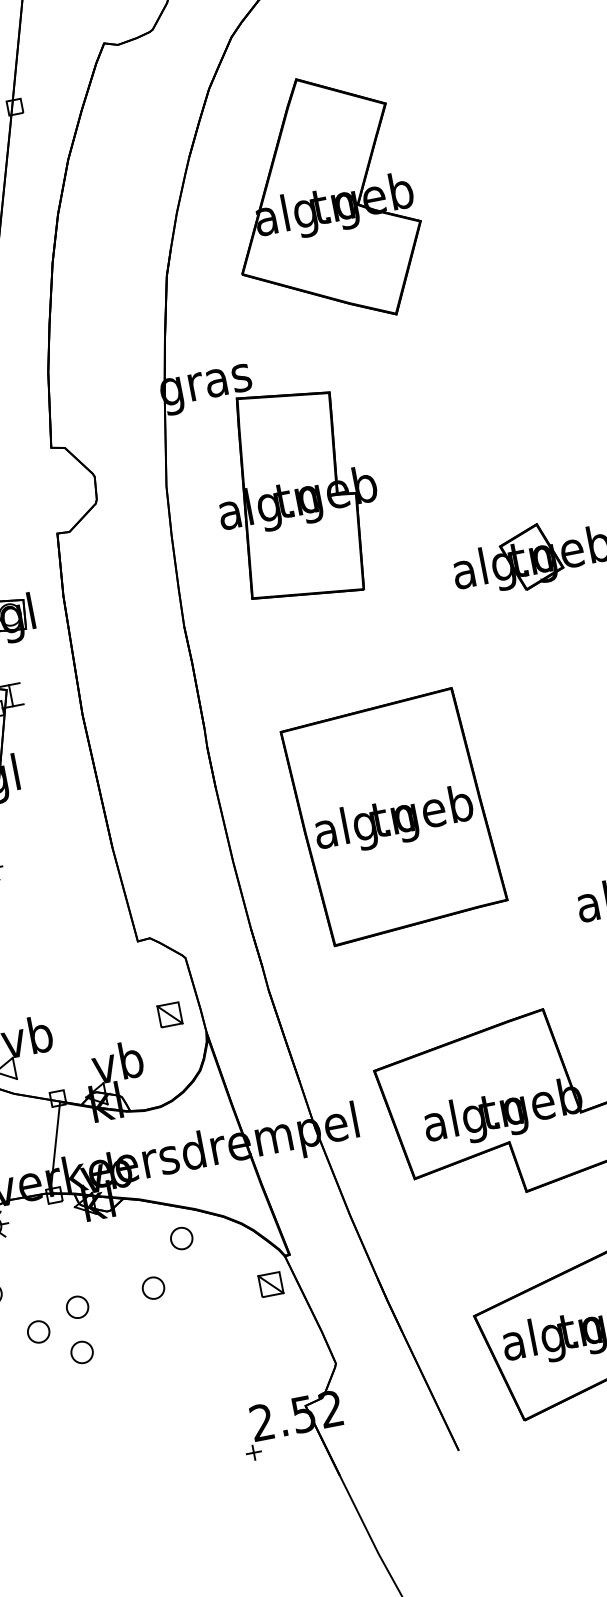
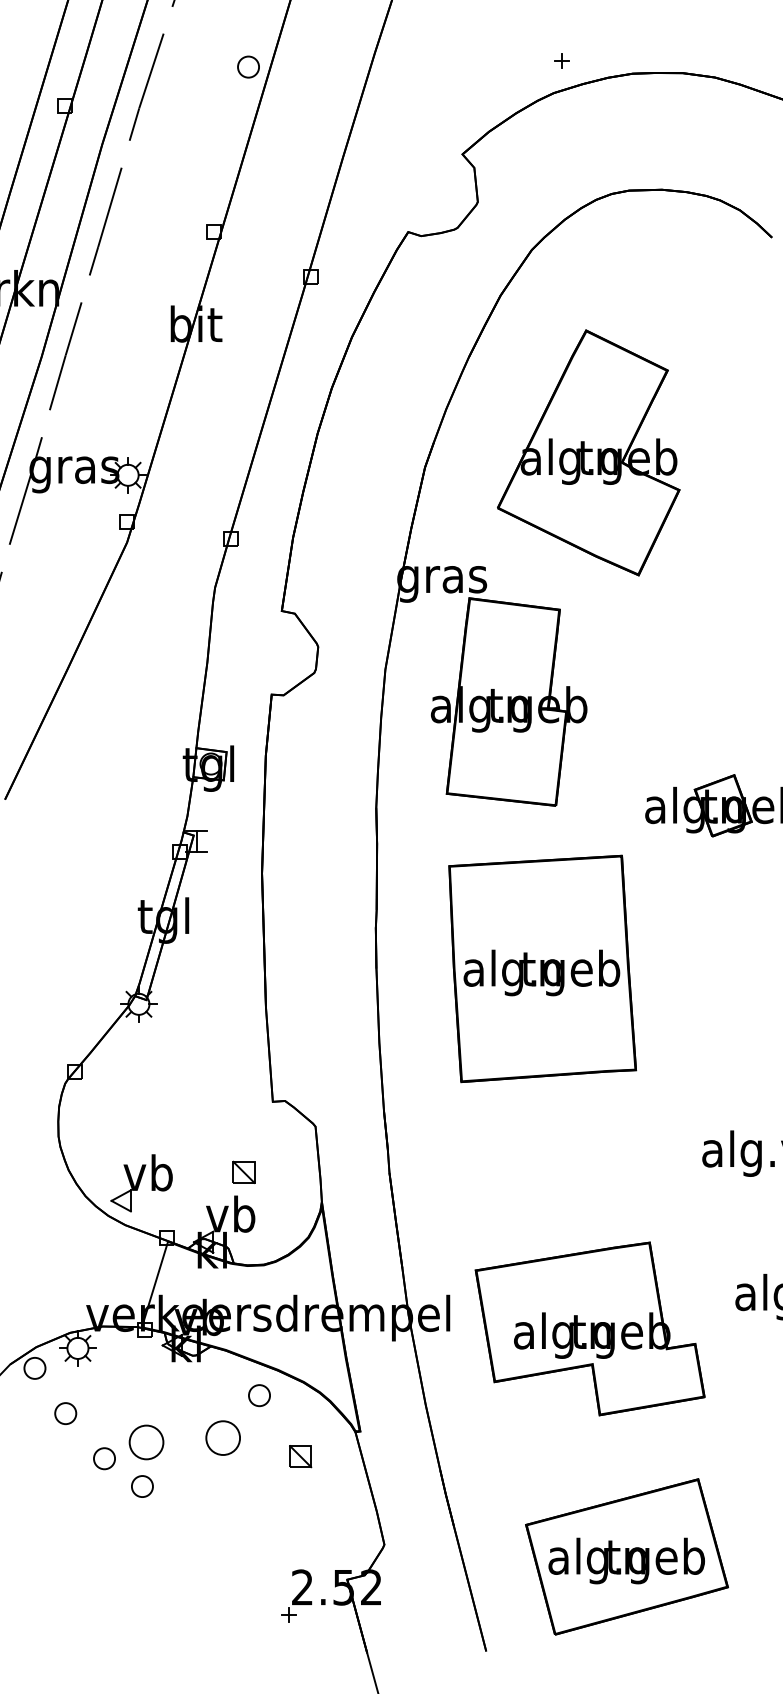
part: (322, 201) -> (588, 452), moved
part: (394, 816) -> (542, 968), moved
part: (169, 1014) -> (243, 1171), moved
part: (270, 1284) -> (300, 1456), moved
part: (152, 1287) -> (222, 1437), size x1.6
part: (77, 1306) -> (146, 1441), size x1.6

